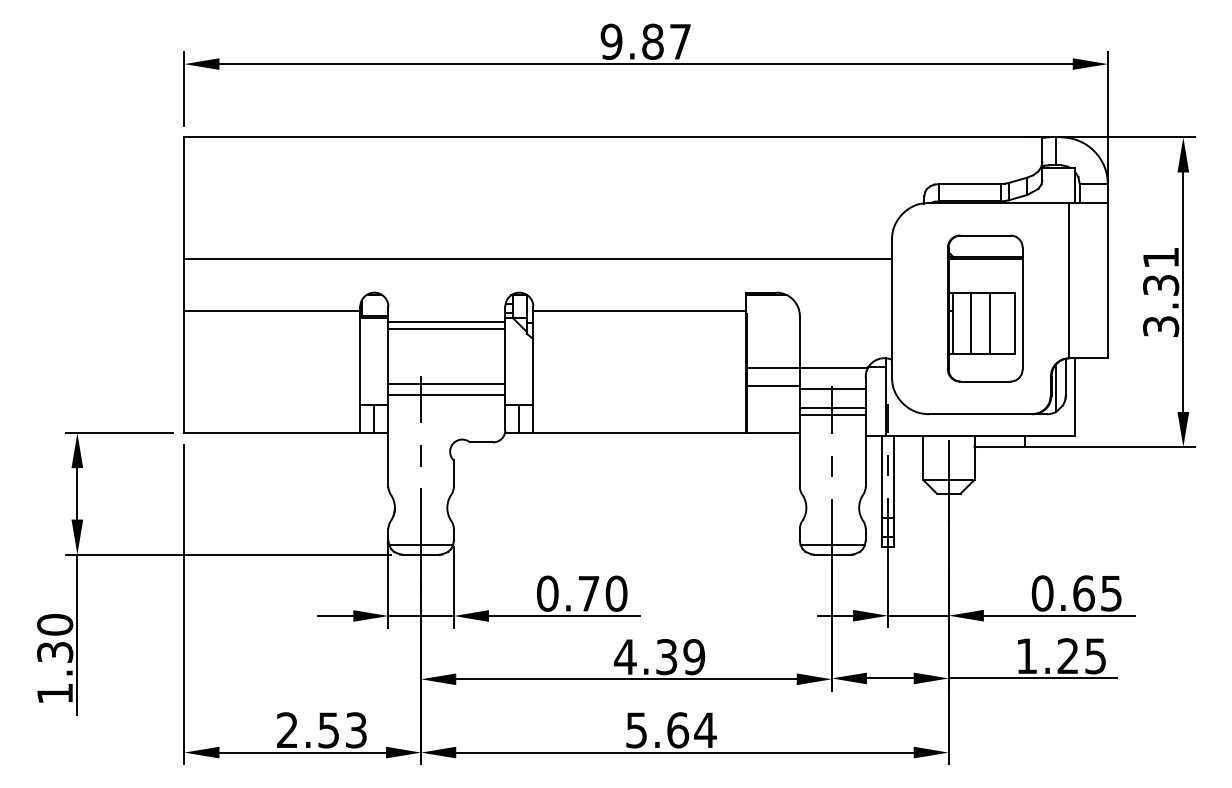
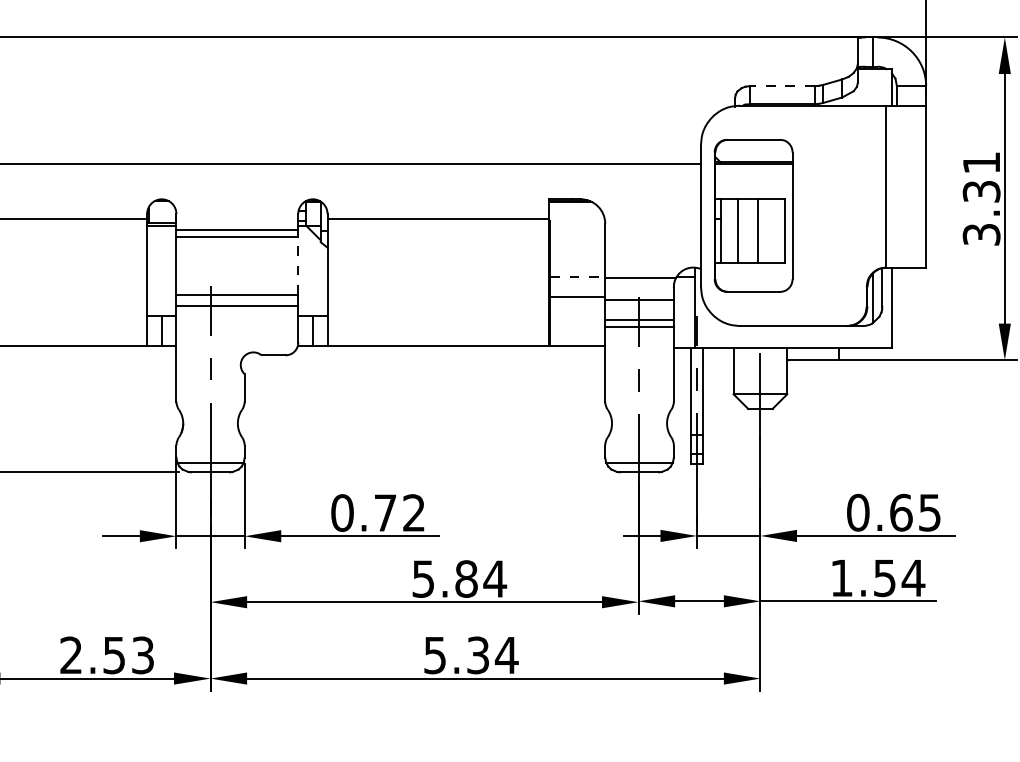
line: (969, 184) -> (782, 86), solid -> dashed
part: (985, 308) -> (753, 215), moved
line: (505, 356) -> (298, 265), solid -> dashed
line: (773, 367) -> (577, 277), solid -> dashed
text: (616, 593) -> (414, 512), 0.70 -> 0.72
text: (1082, 656) -> (899, 578), 1.25 -> 1.54
text: (659, 657) -> (458, 579), 4.39 -> 5.84
text: (678, 730) -> (478, 655), 5.64 -> 5.34

